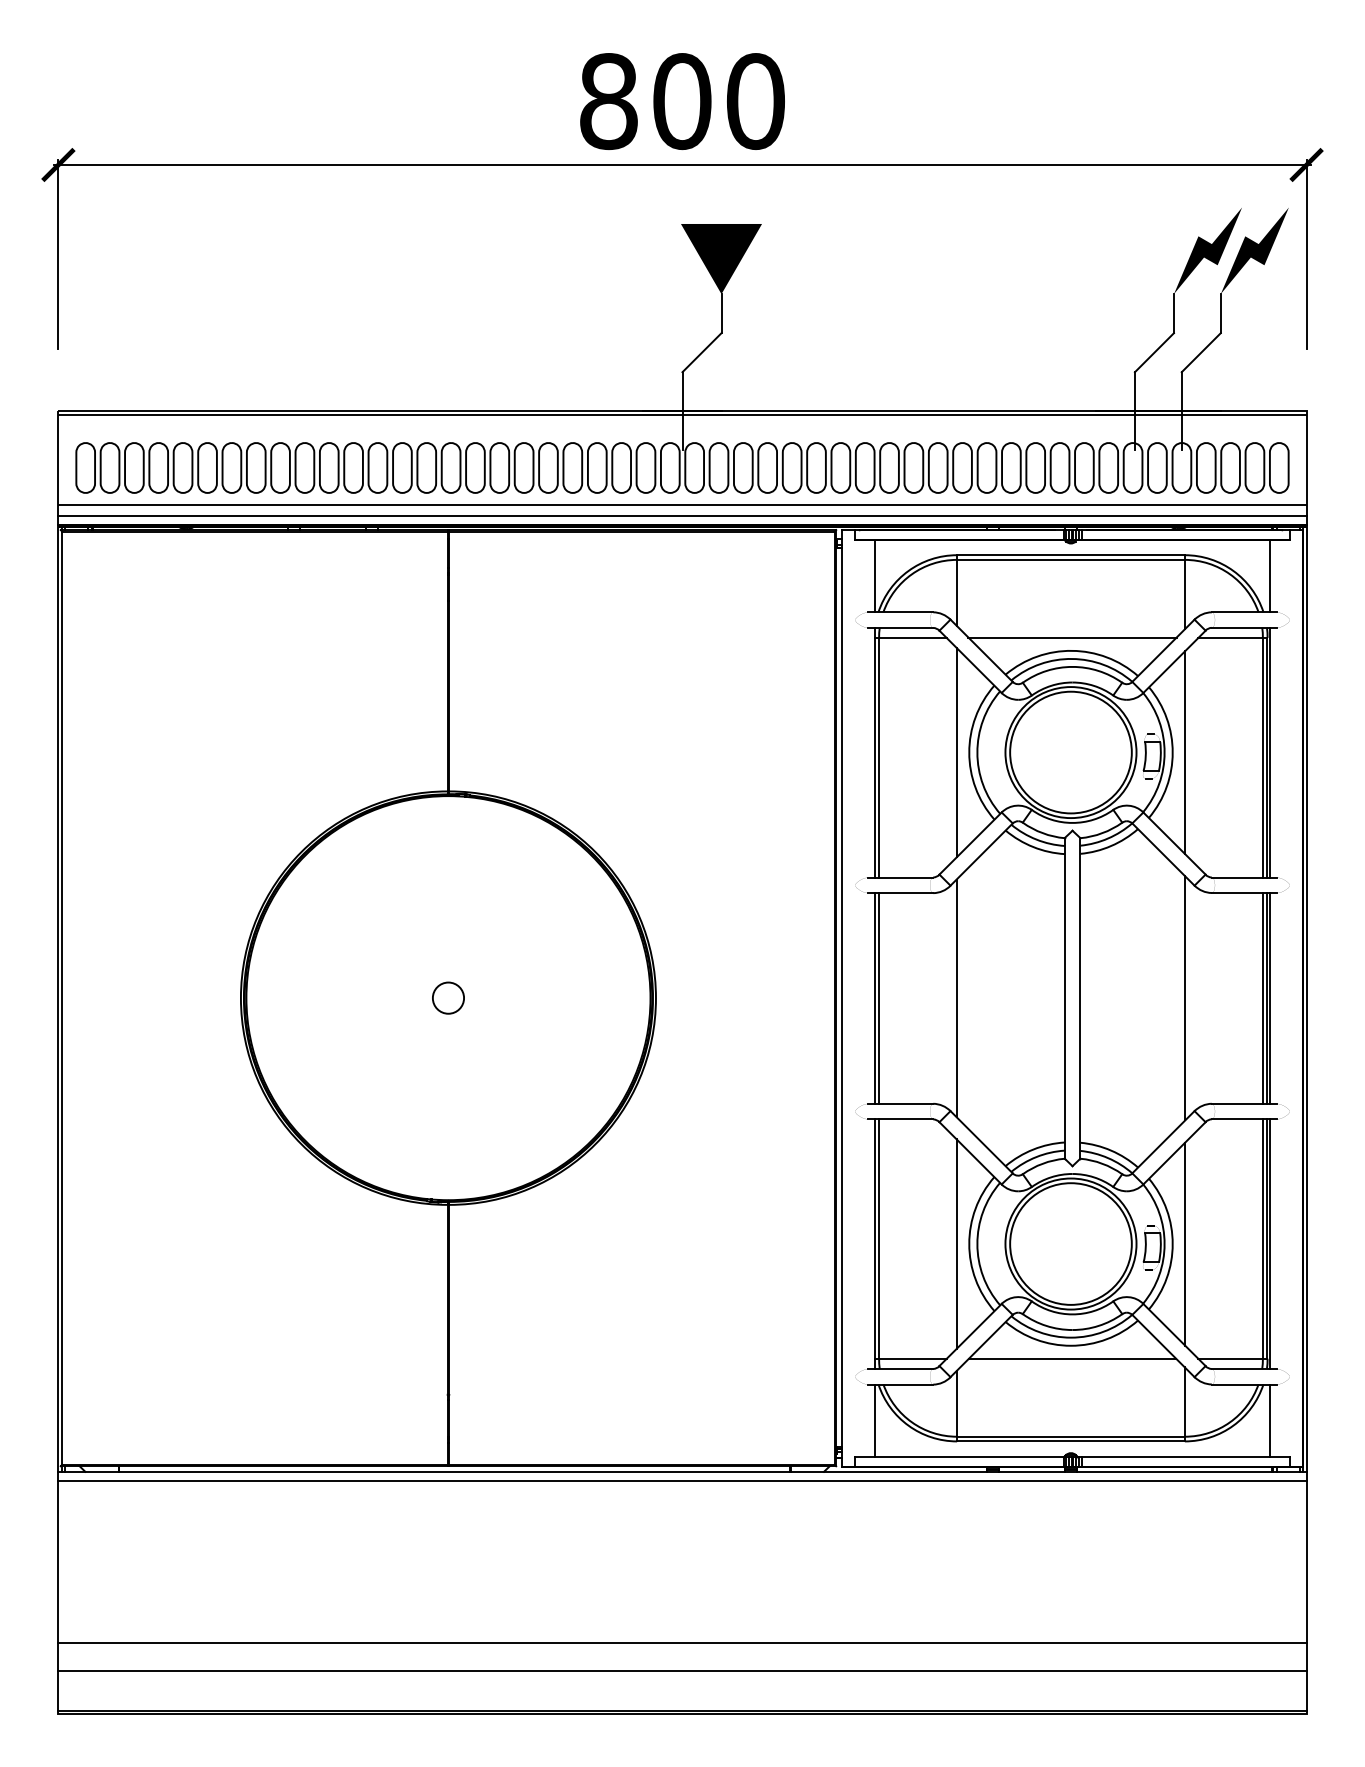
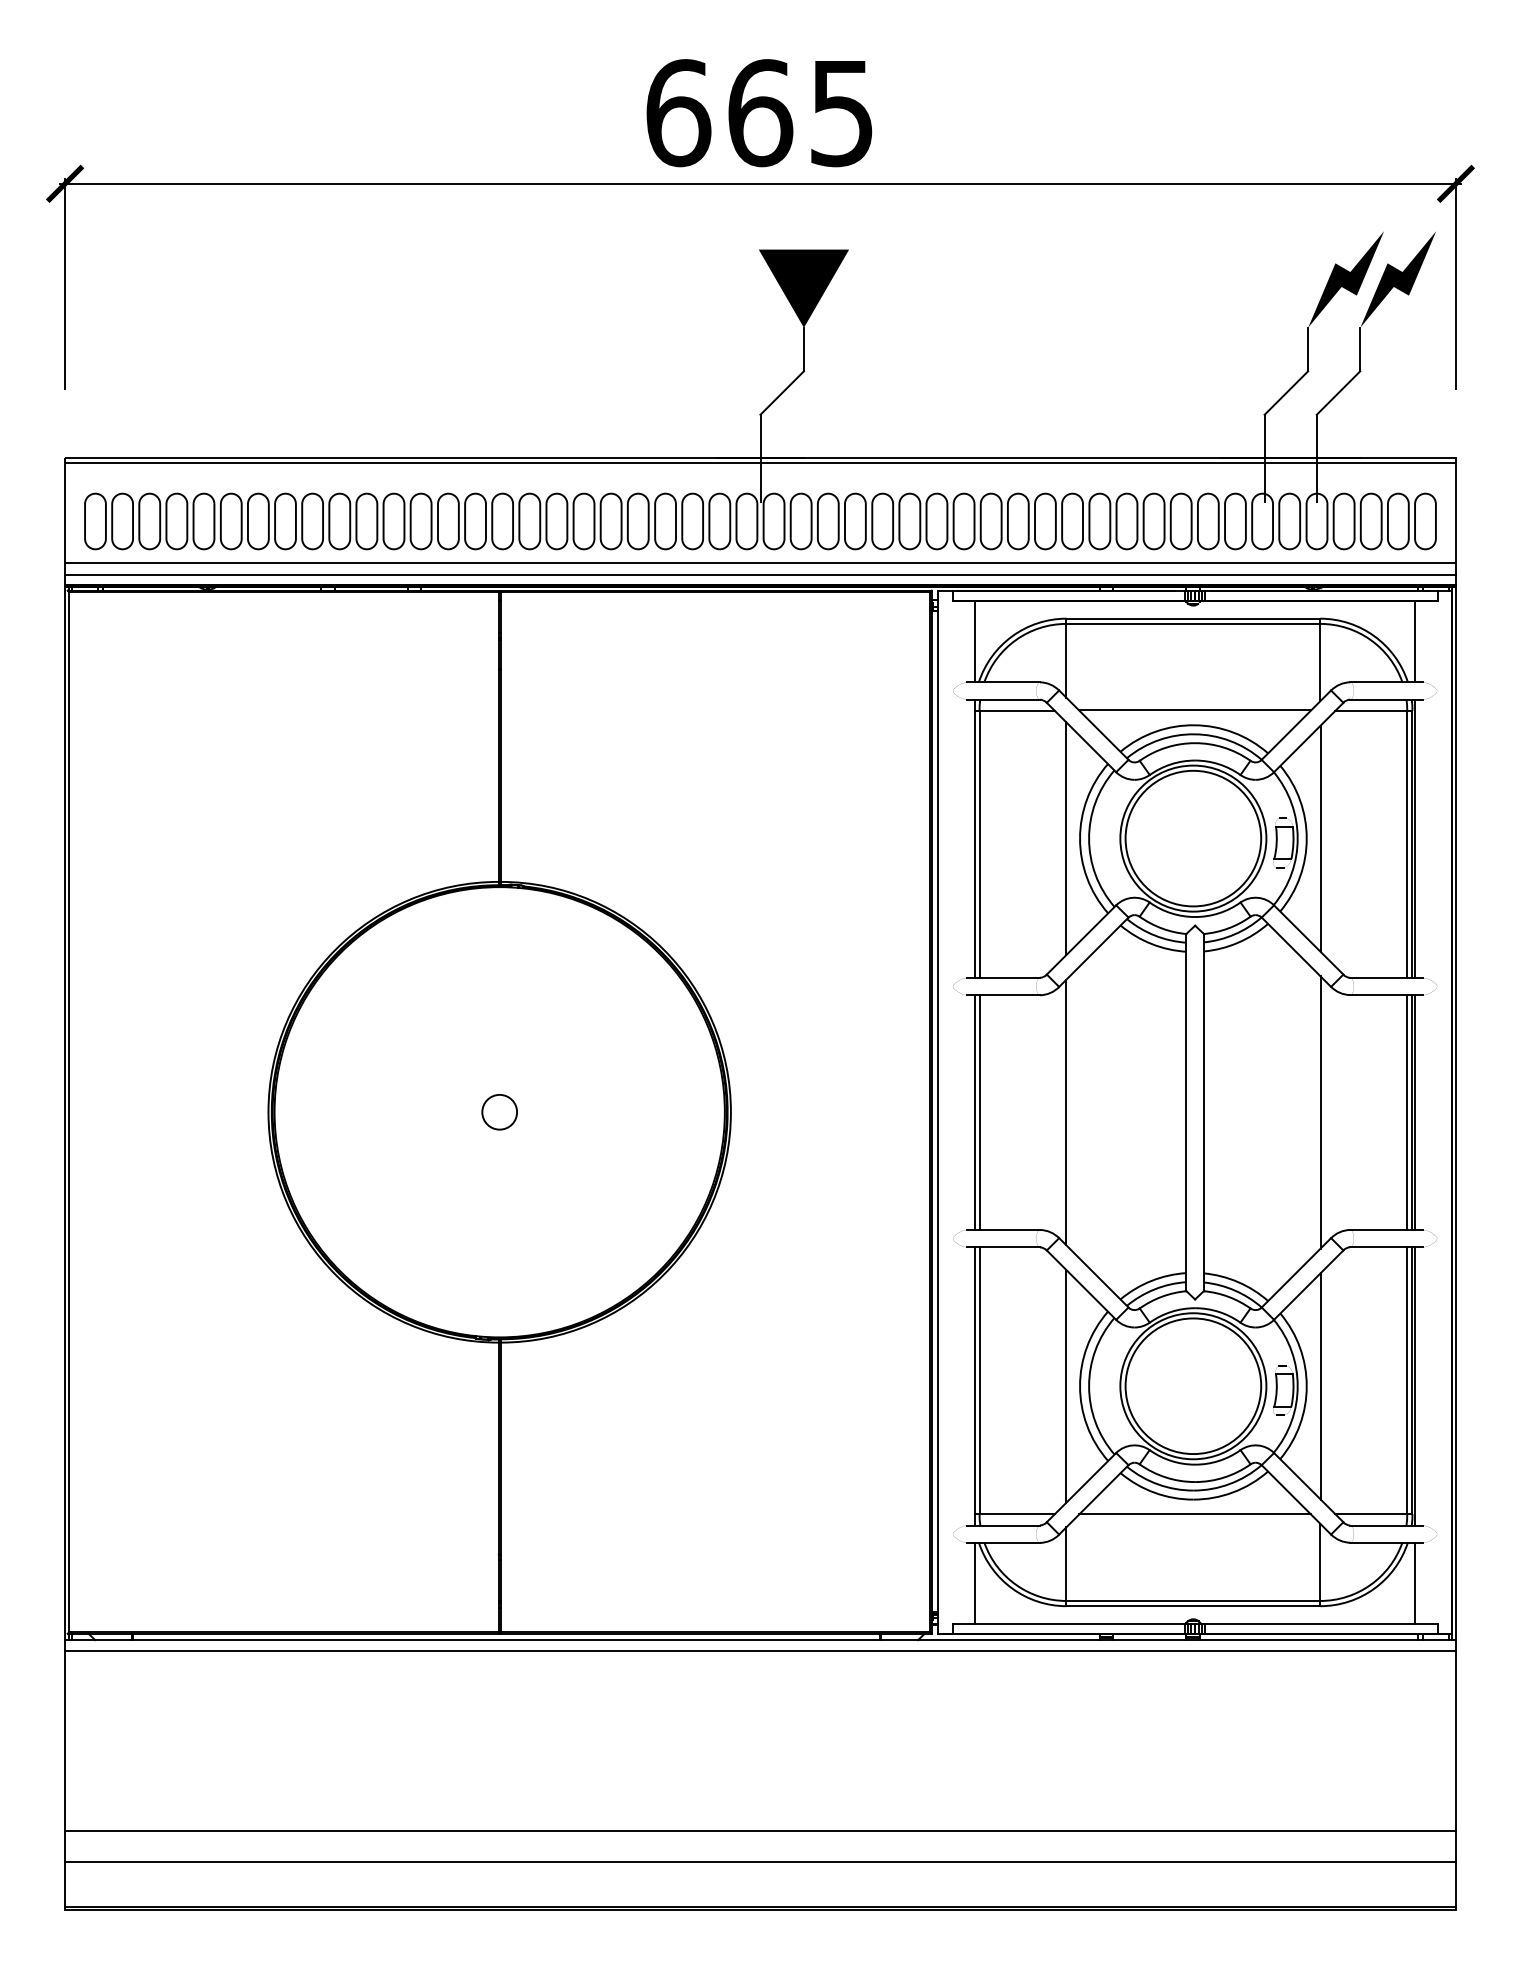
text: (682, 101) -> (760, 113), 800 -> 665

